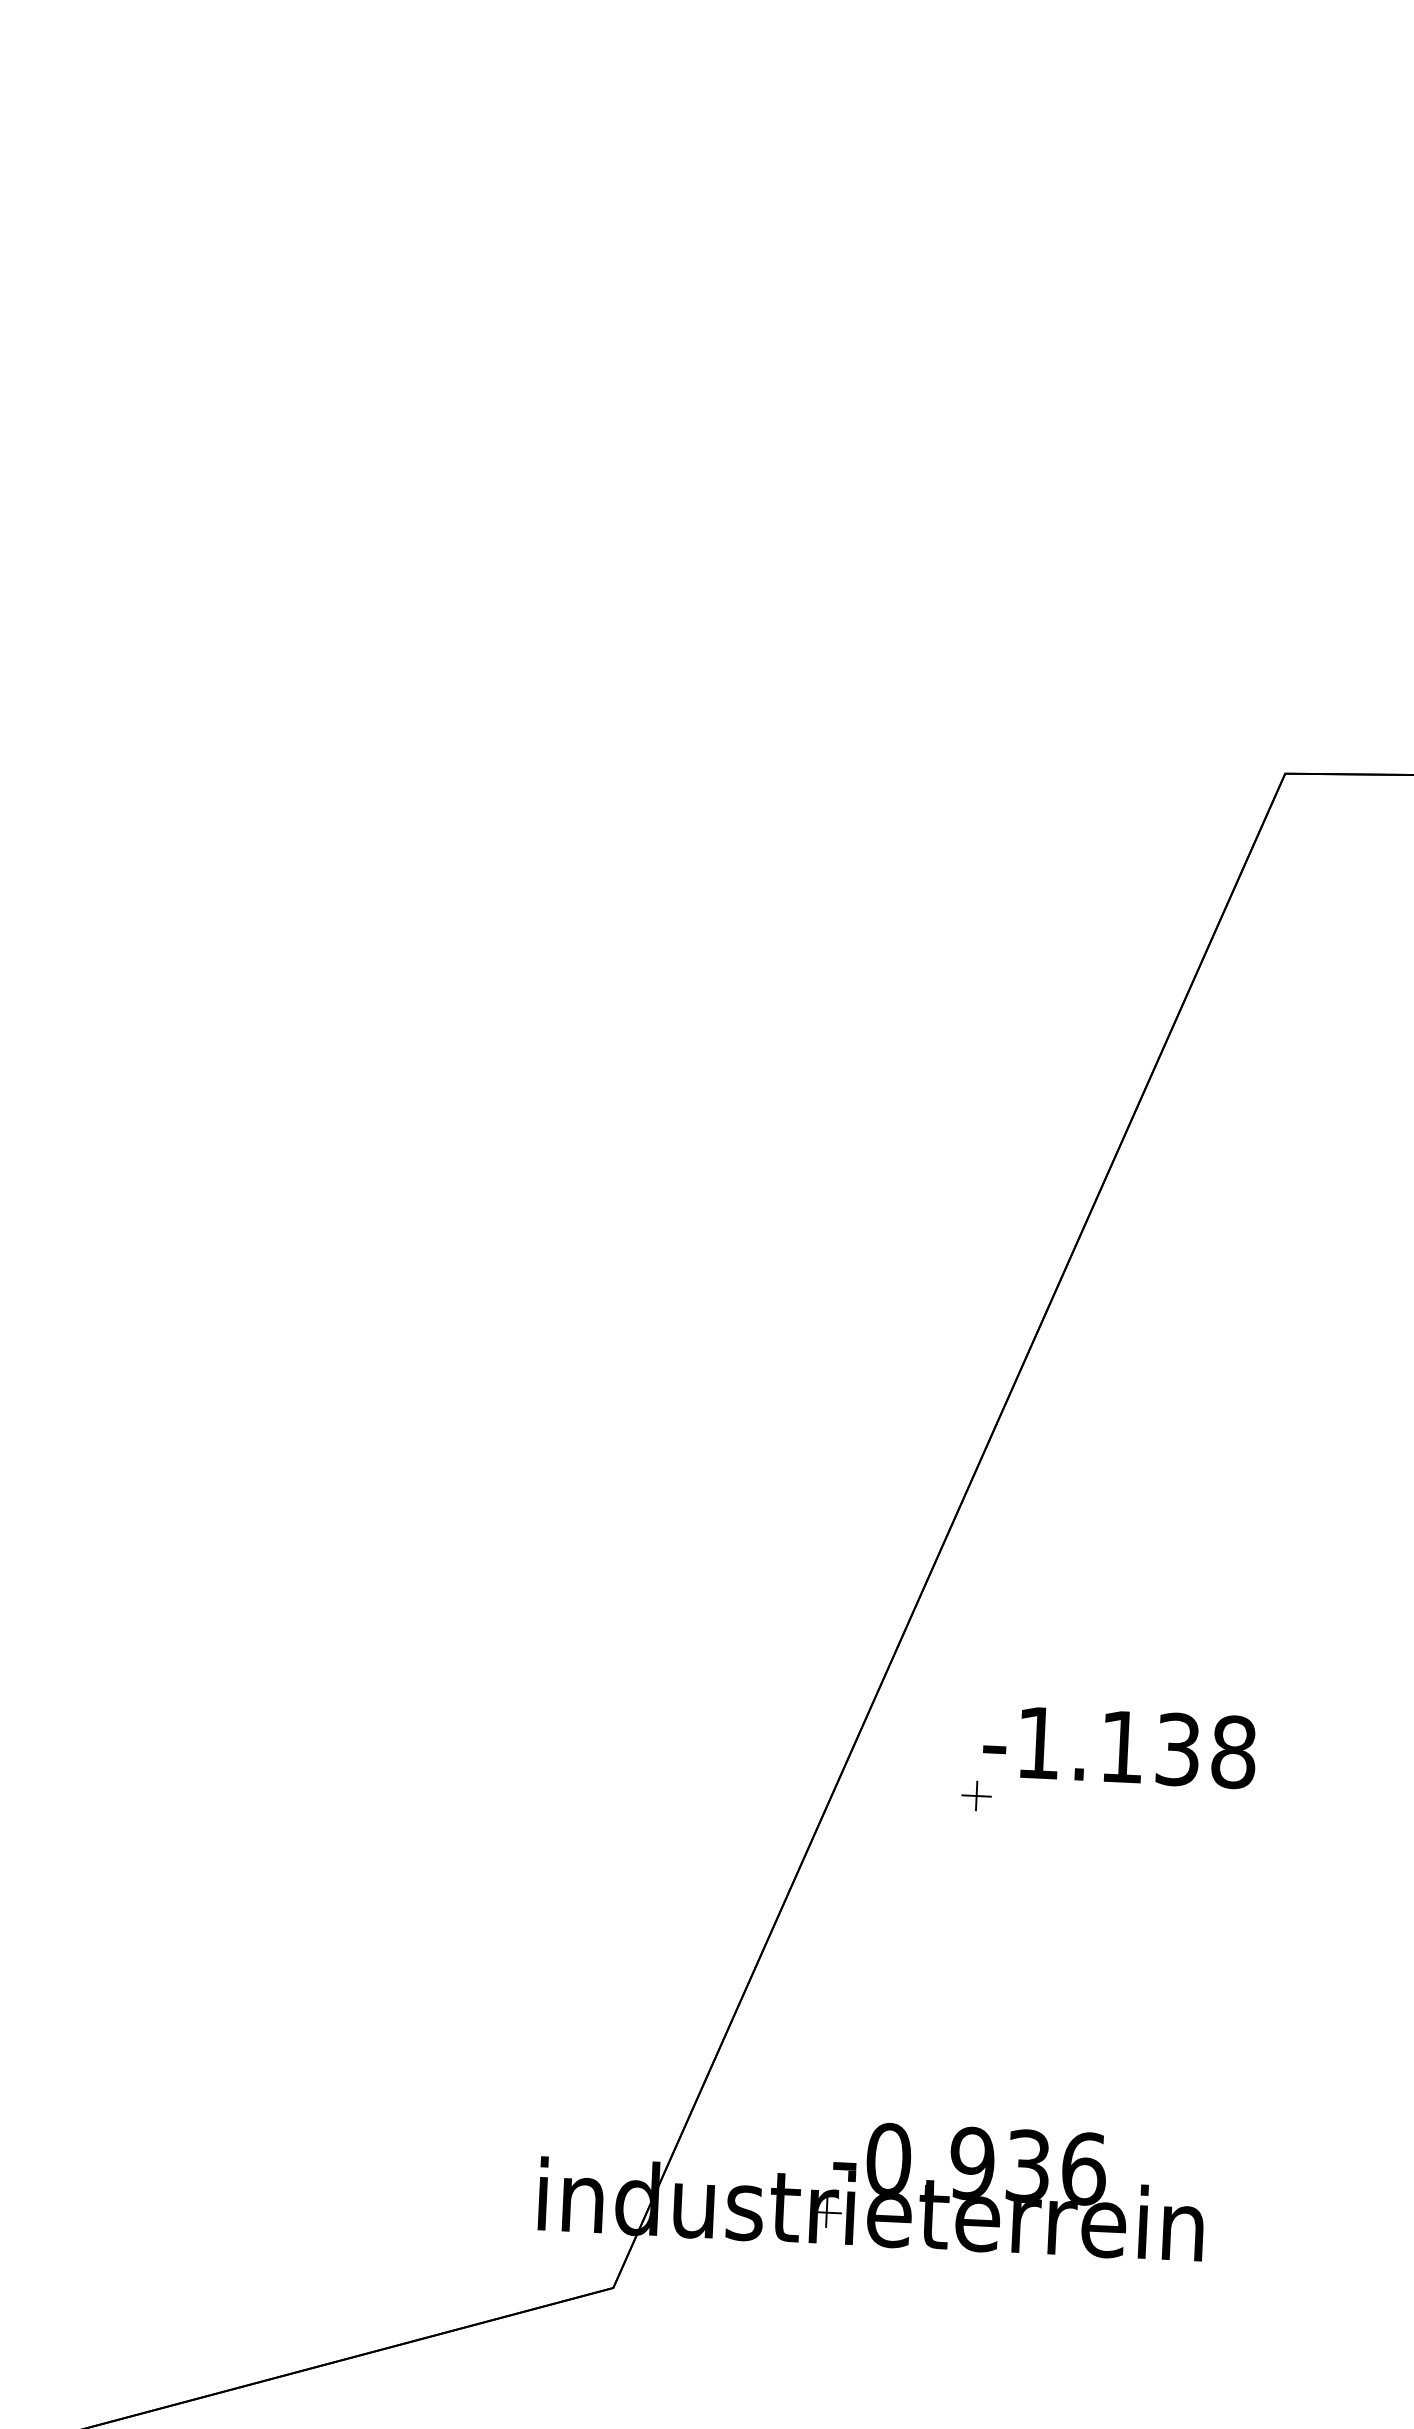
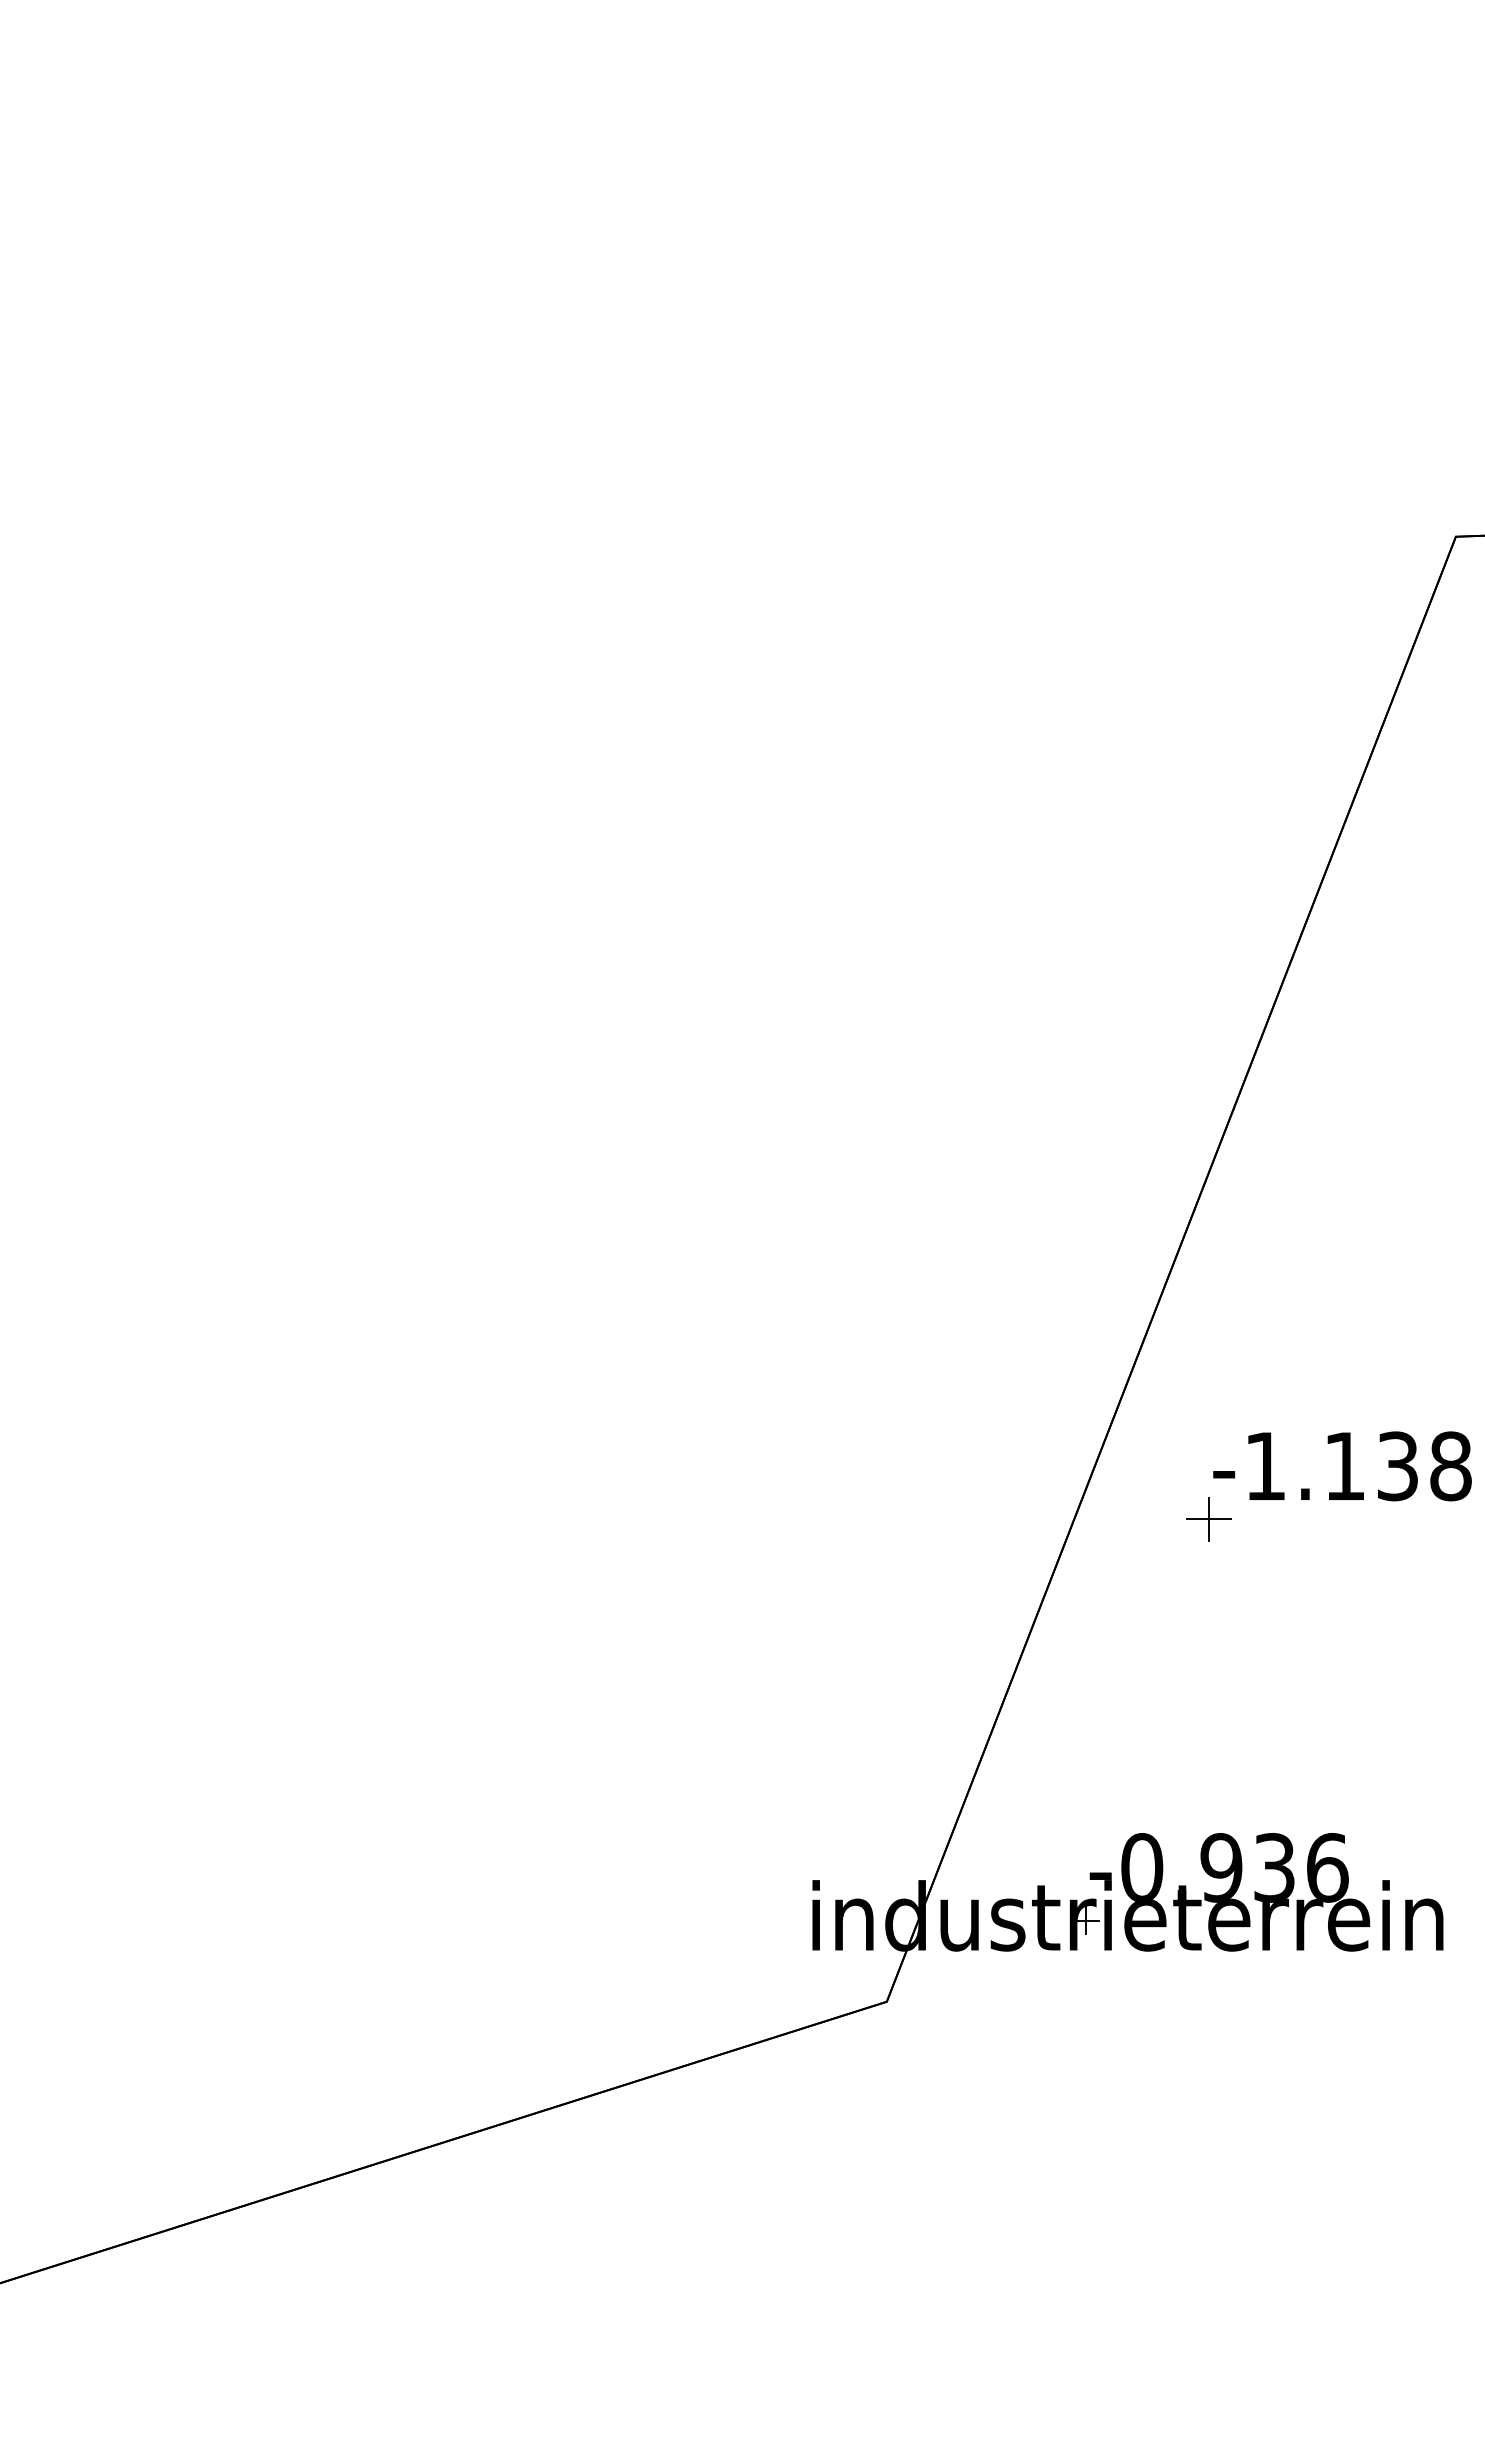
part: (977, 1796) -> (1209, 1519), size x1.6

